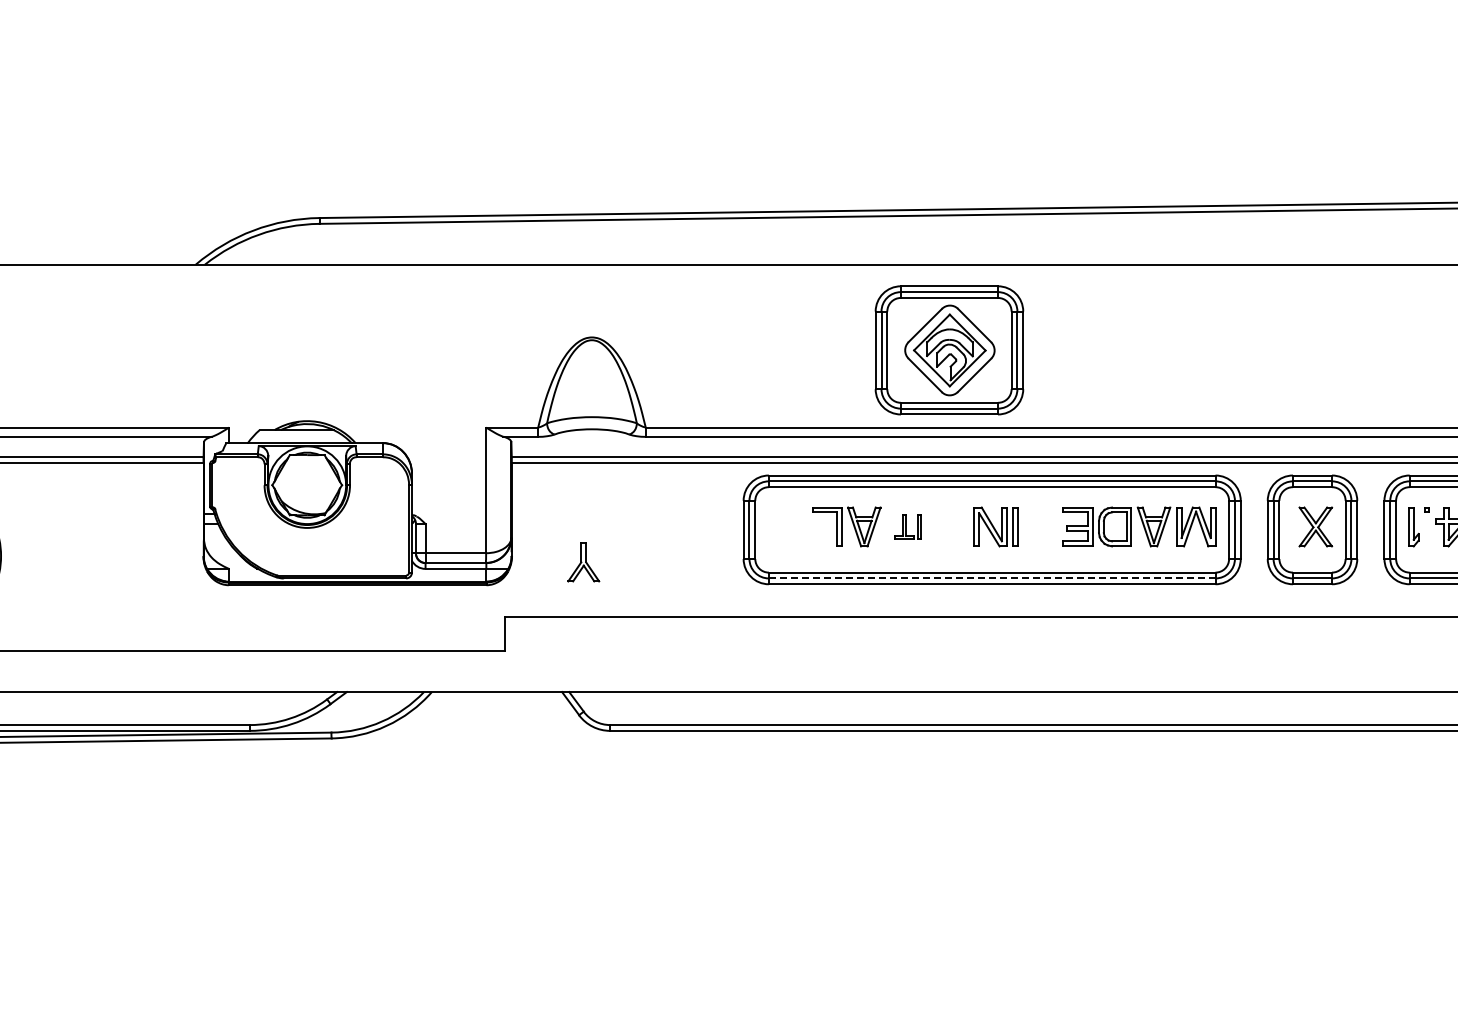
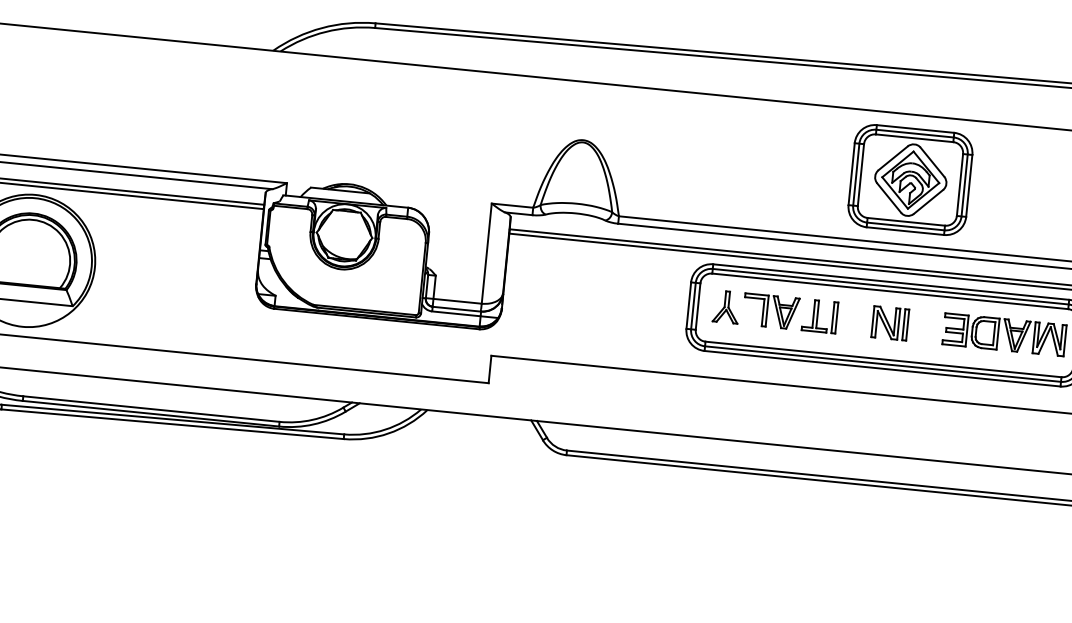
part: (949, 350) -> (910, 180), moved
part: (907, 526) -> (819, 315), size x1.67
part: (583, 562) -> (726, 307), moved
line: (991, 578) -> (882, 364), dashed -> solid

